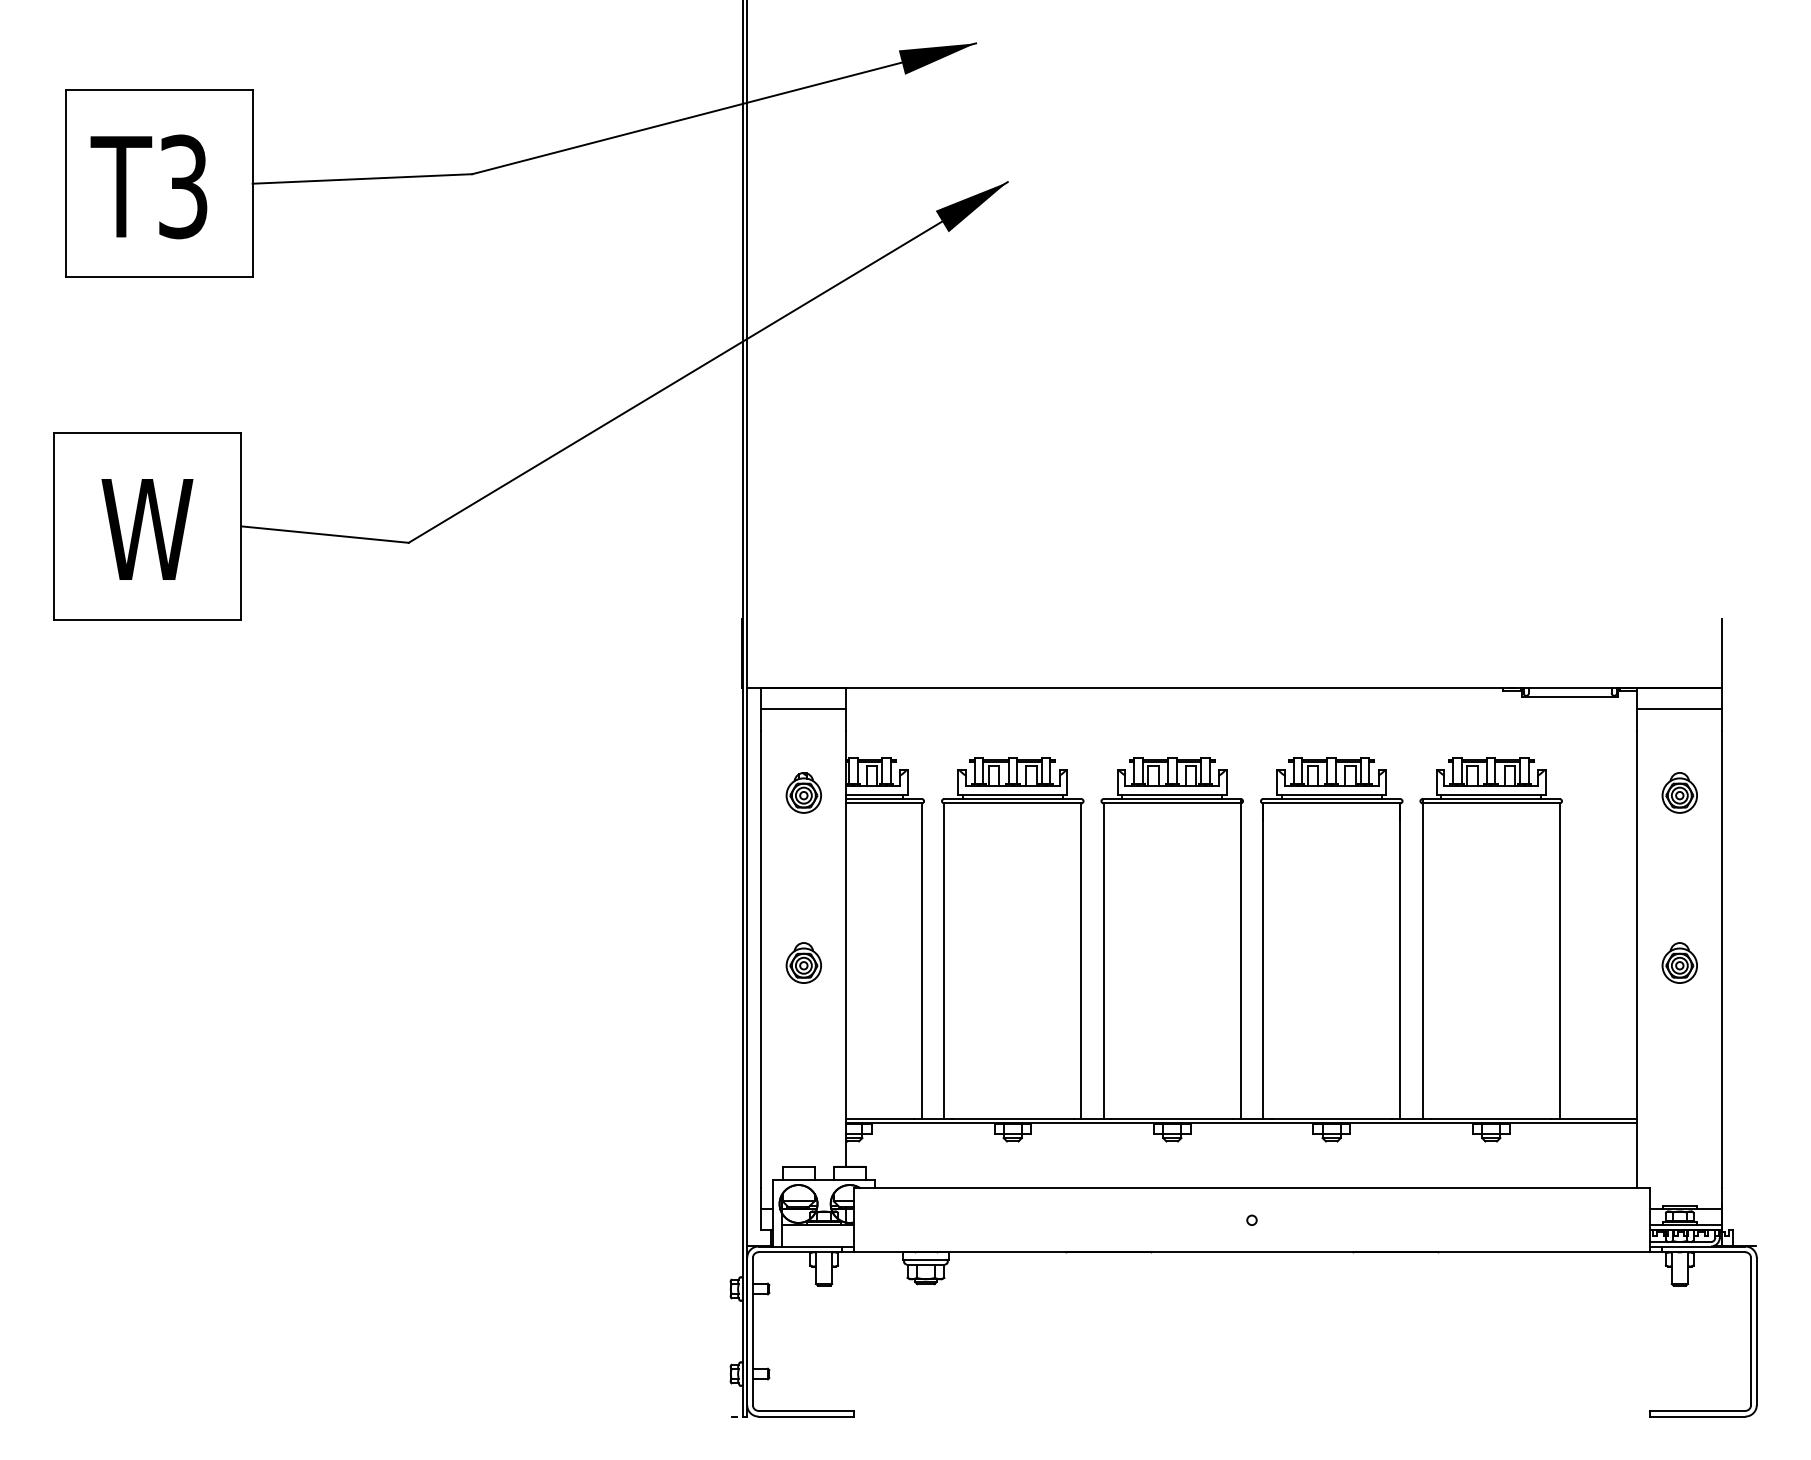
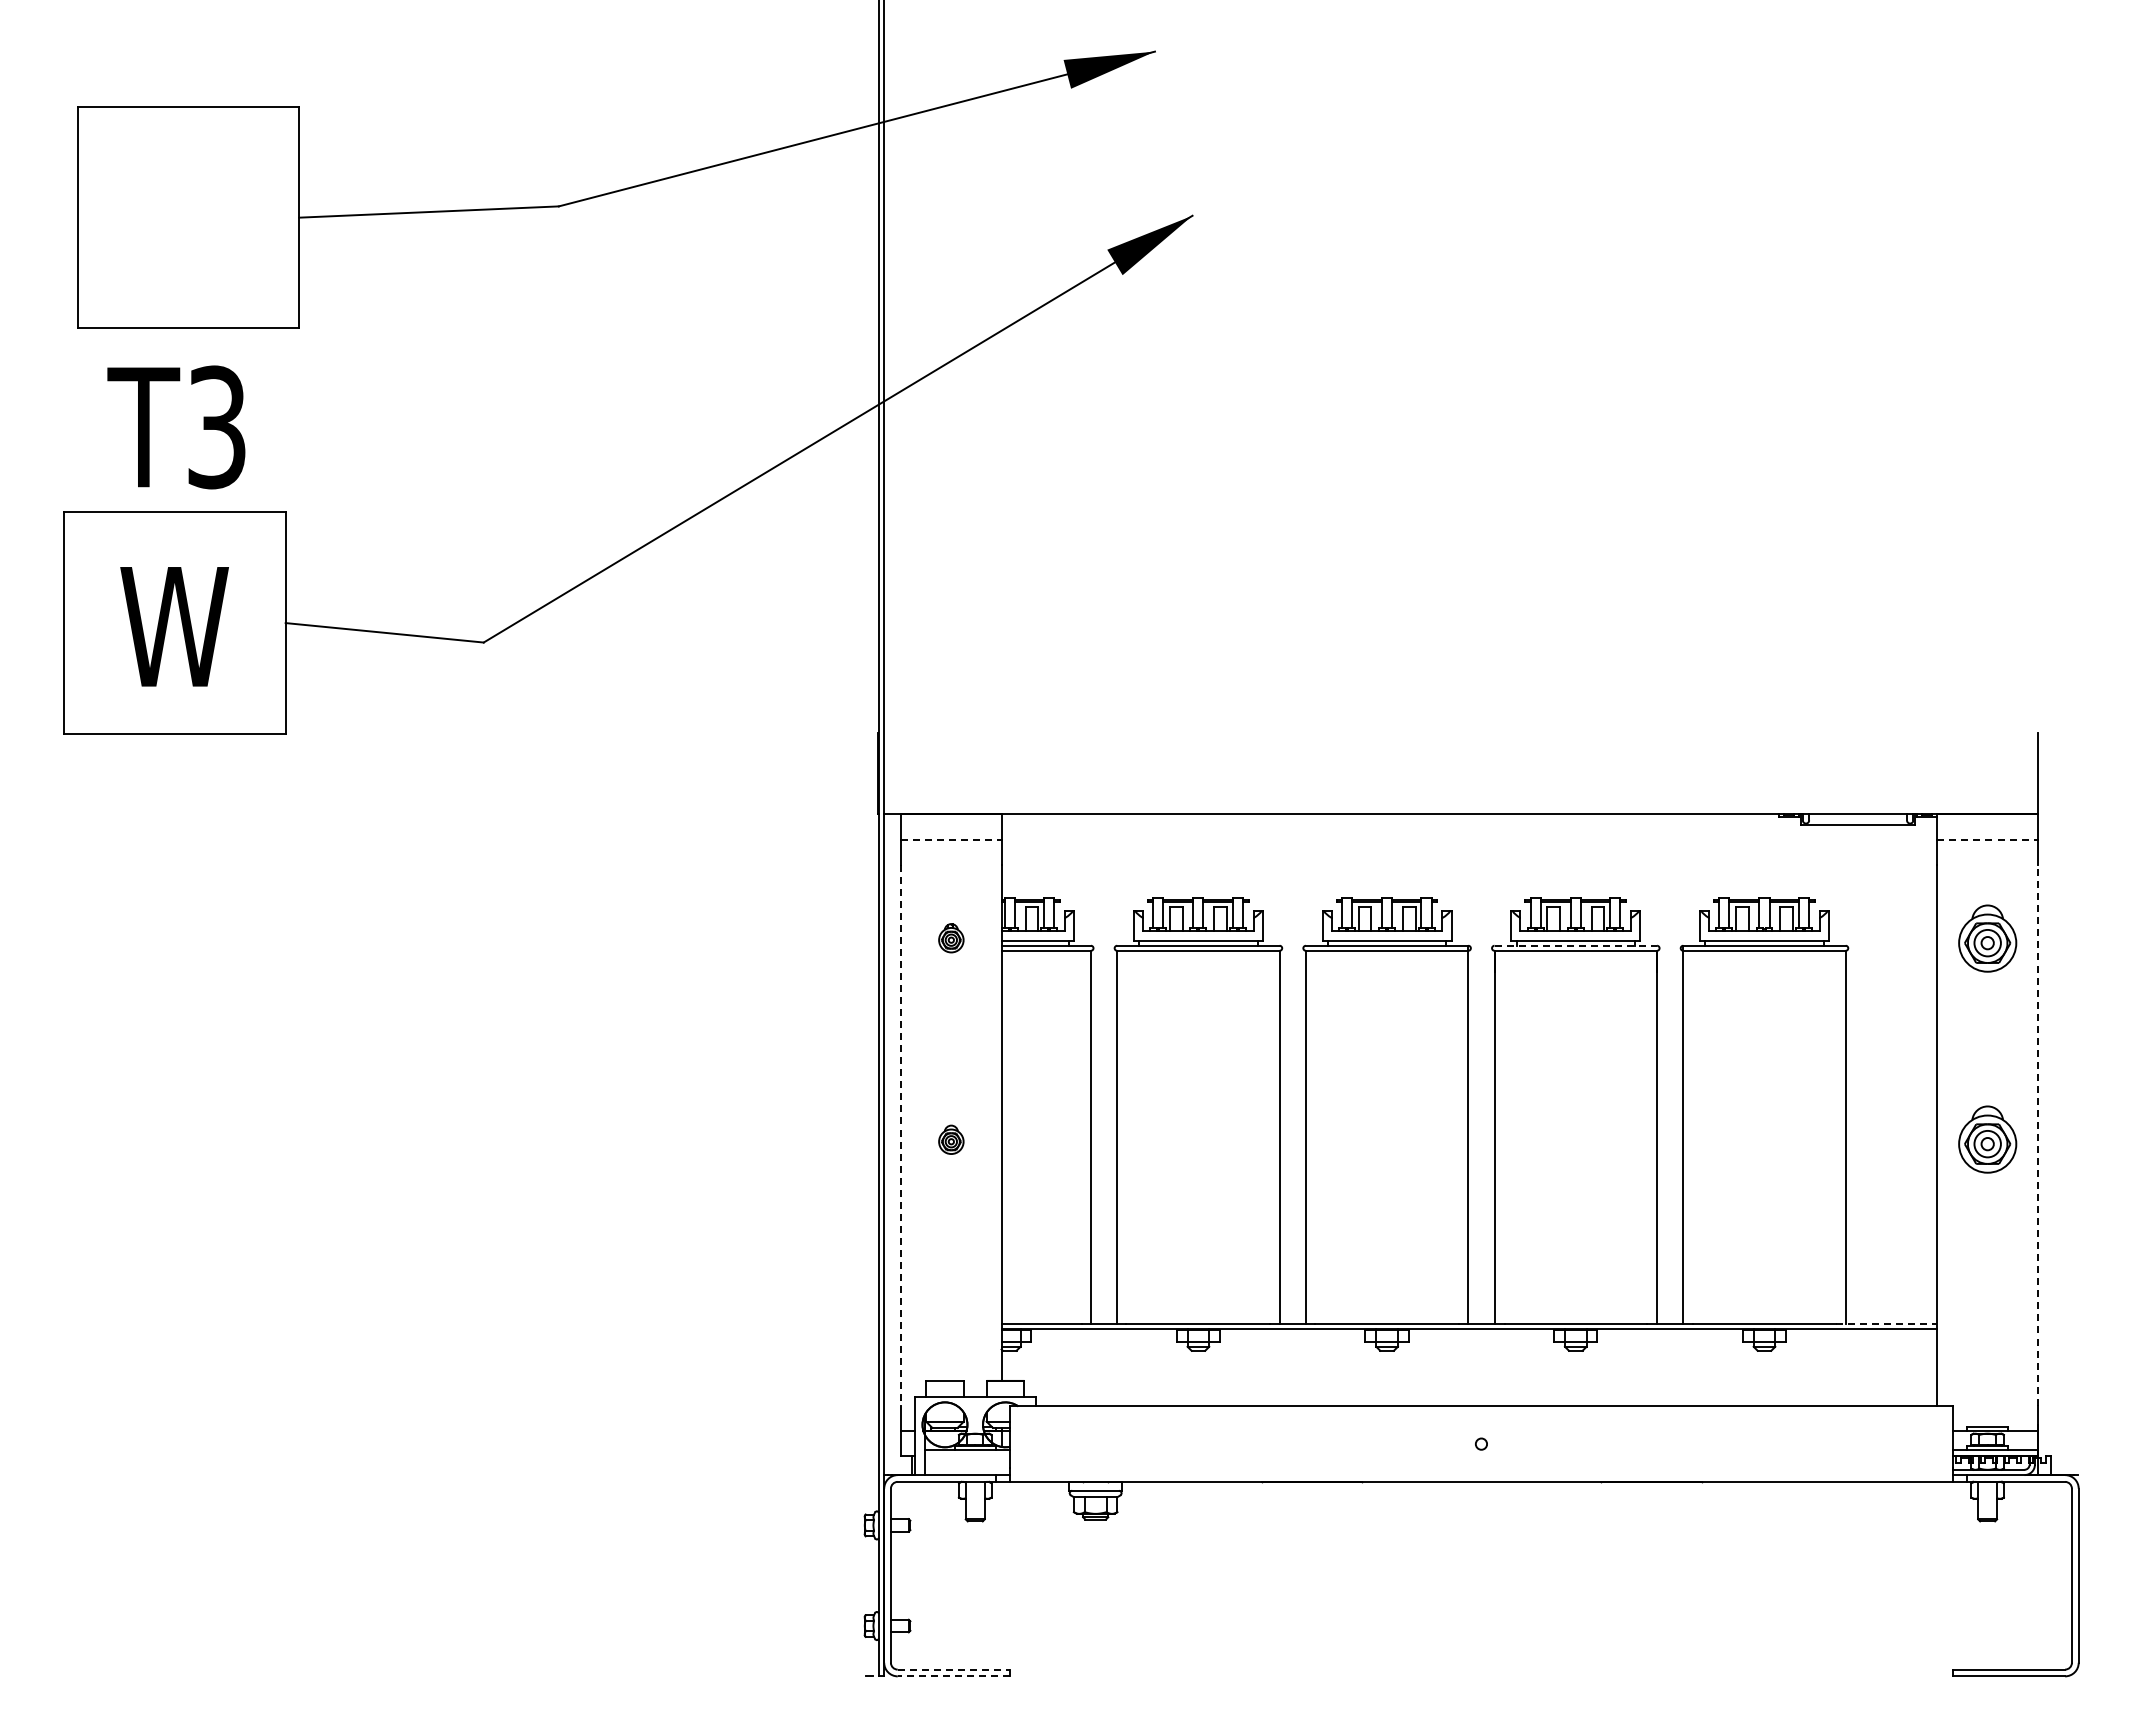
text: (149, 186) -> (176, 427), moved
line: (804, 709) -> (951, 839), solid -> dashed
line: (1680, 709) -> (1988, 839), solid -> dashed
part: (804, 792) -> (951, 937), size x0.6
part: (1679, 792) -> (1987, 937), size x1.4
line: (1332, 798) -> (1576, 945), solid -> dashed
line: (1721, 958) -> (2037, 1134), solid -> dashed
line: (760, 959) -> (900, 1135), solid -> dashed
part: (804, 962) -> (951, 1139), size x0.6
part: (1679, 962) -> (1987, 1139), size x1.4
line: (1594, 1119) -> (1886, 1324), solid -> dashed
line: (806, 1410) -> (954, 1669), solid -> dashed
line: (805, 1416) -> (953, 1676), solid -> dashed

